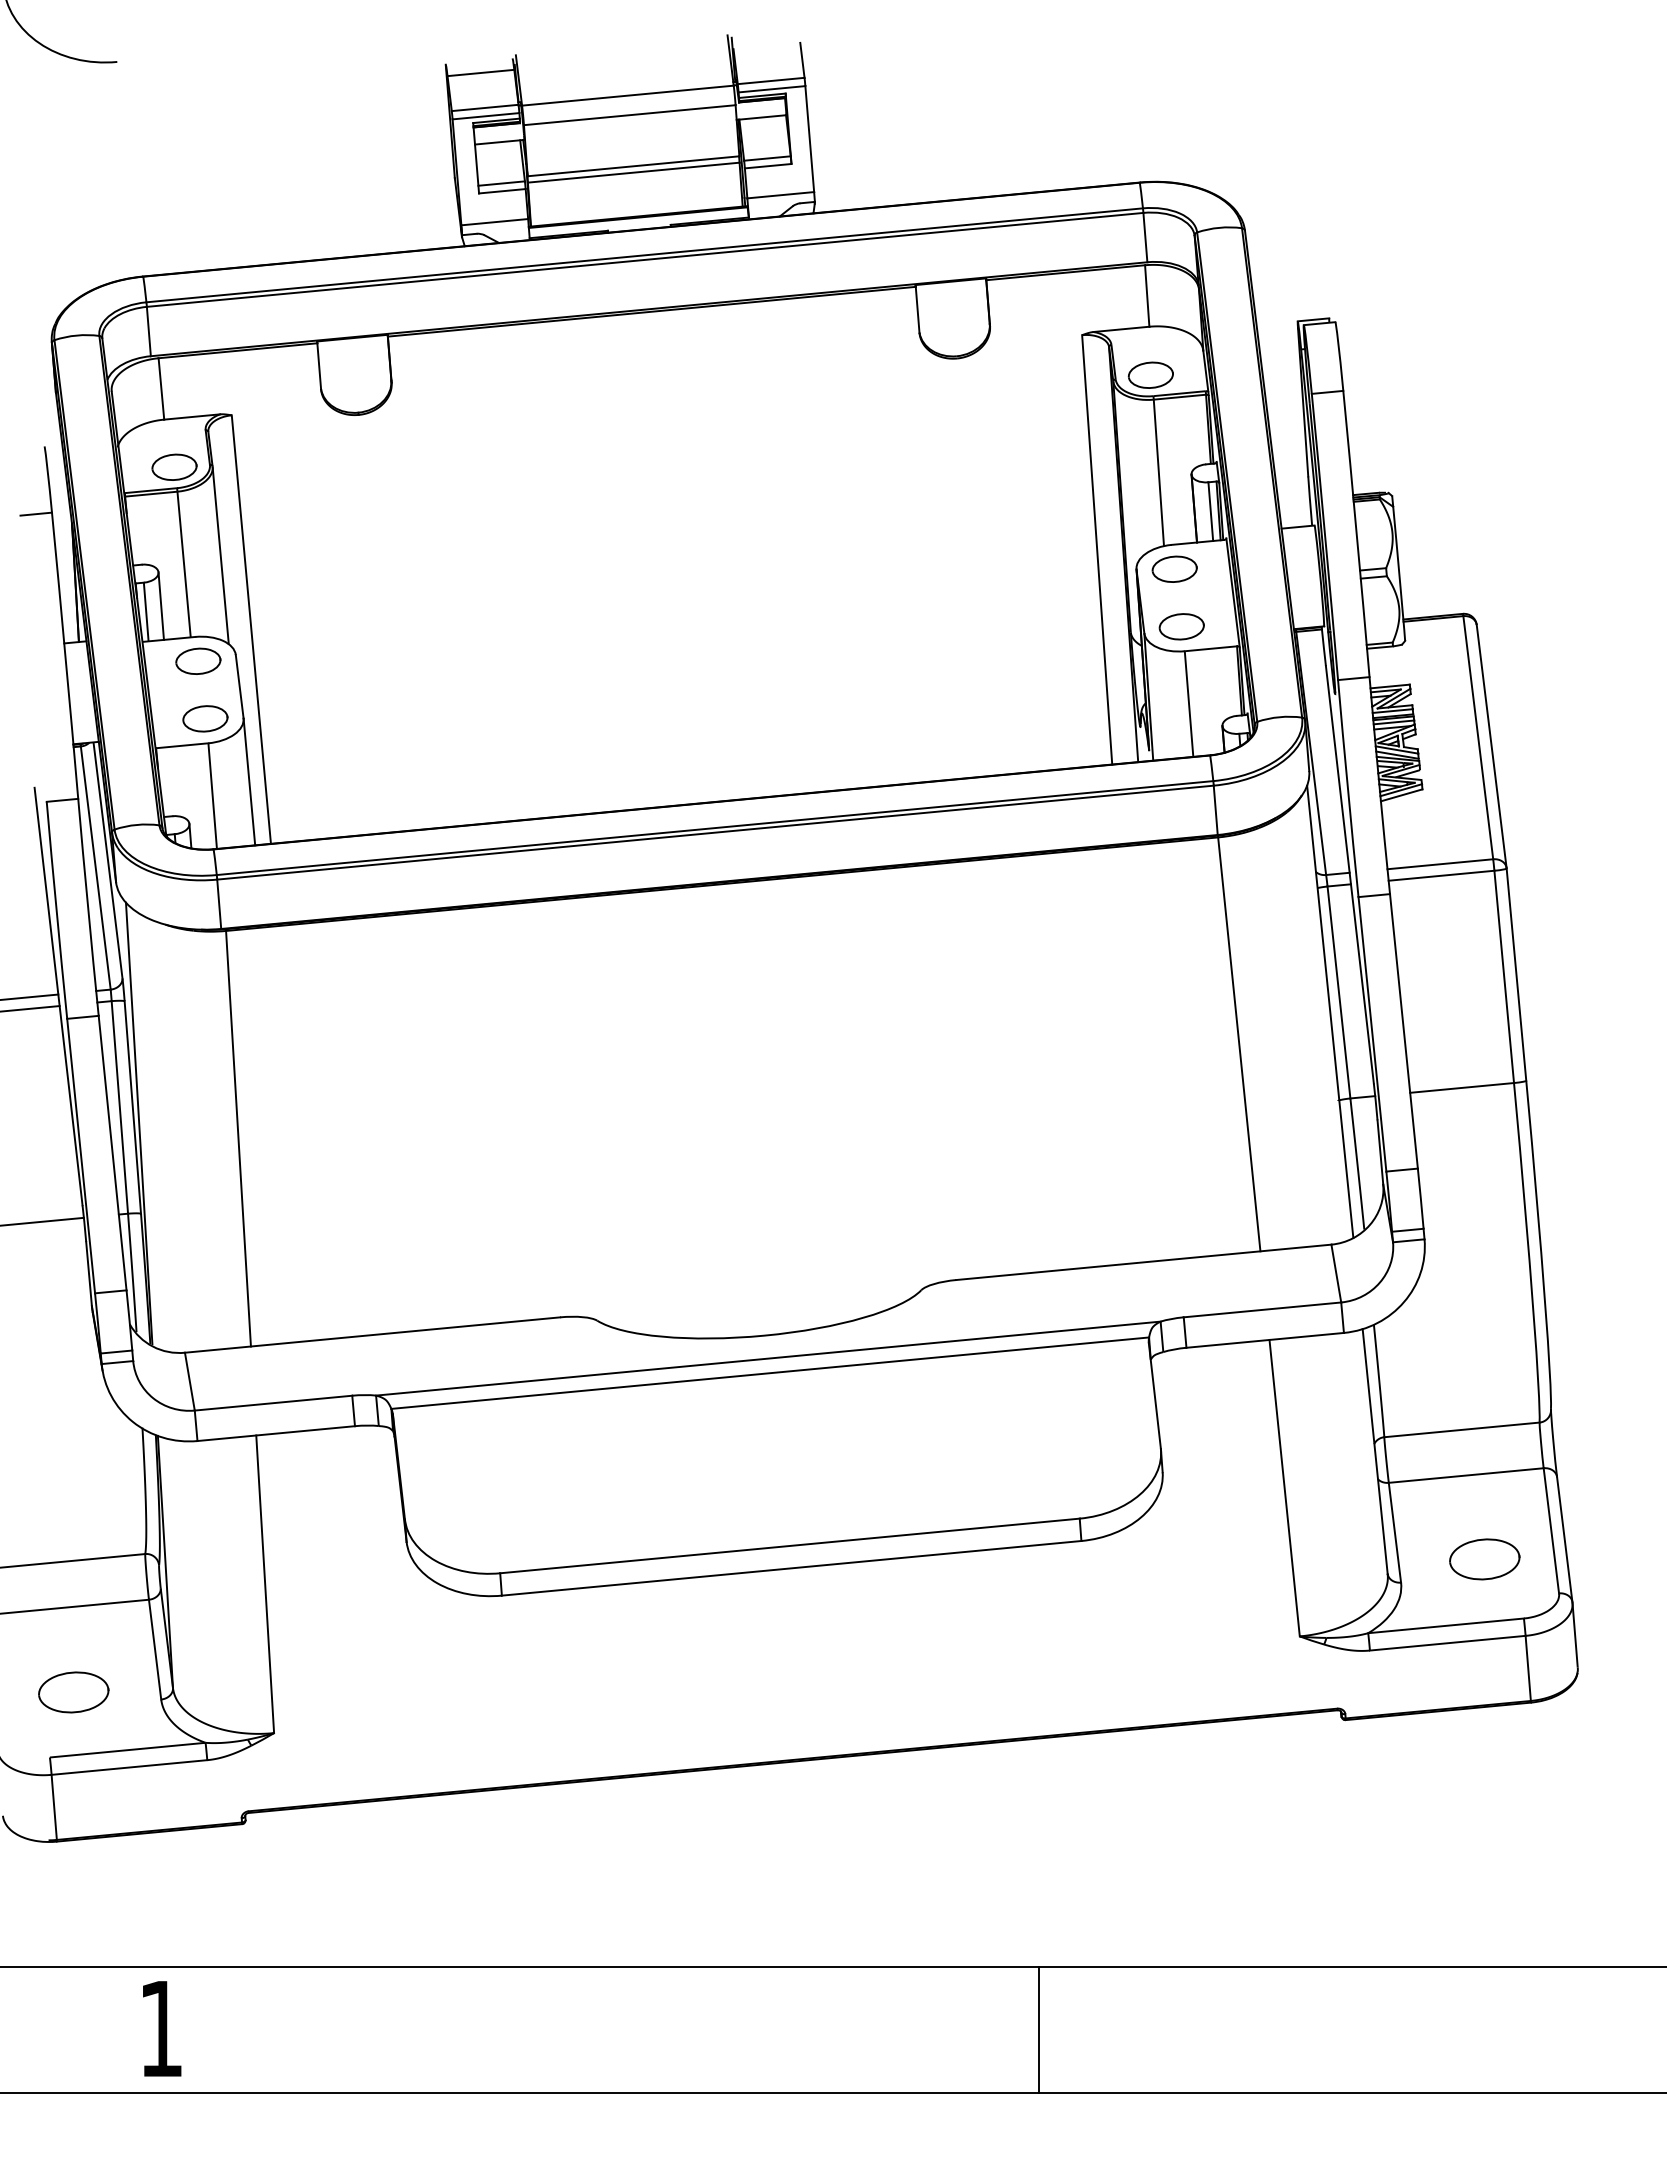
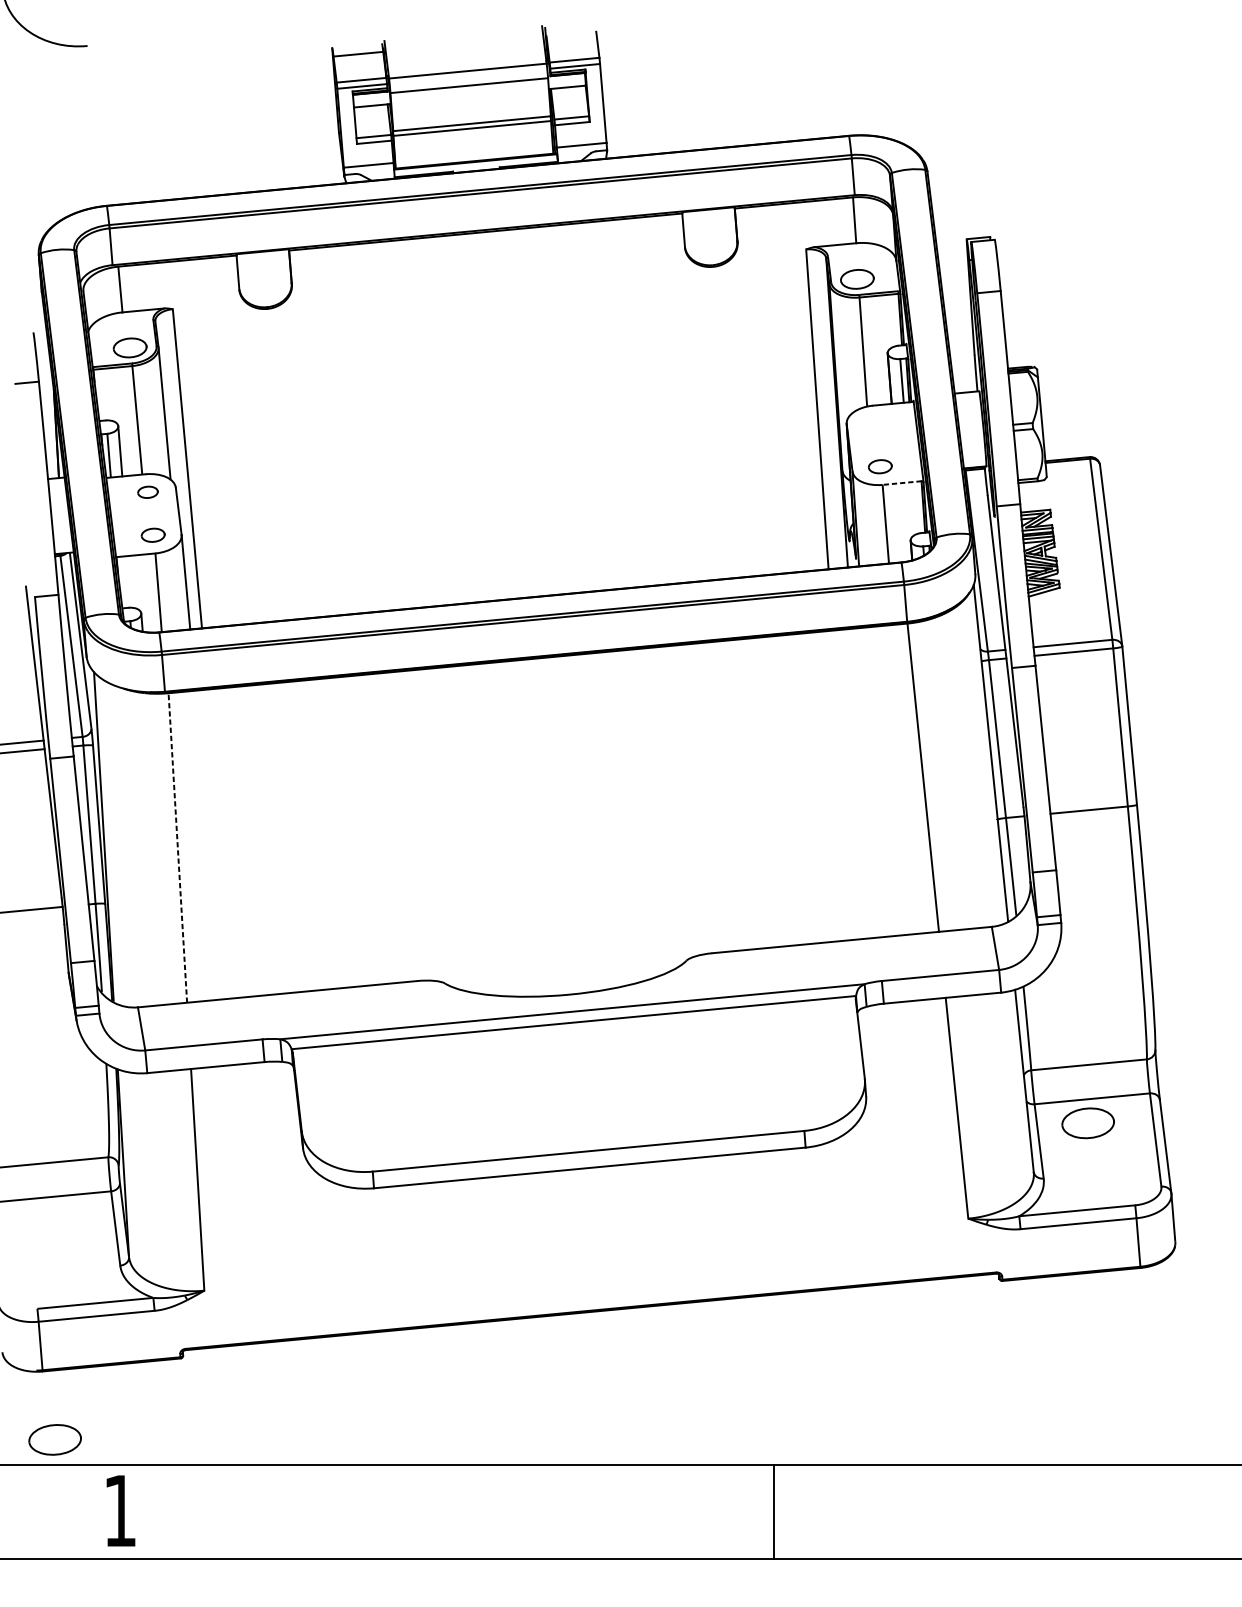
part: (1174, 568) -> (874, 423), removed
part: (1181, 626) -> (880, 466), size x0.7
line: (1210, 648) -> (901, 482), solid -> dashed
part: (198, 660) -> (148, 491), size x0.6
part: (205, 718) -> (153, 534), size x0.7
line: (238, 1138) -> (177, 847), solid -> dashed
part: (1484, 1559) -> (1087, 1123), moved
part: (73, 1692) -> (54, 1439), moved

